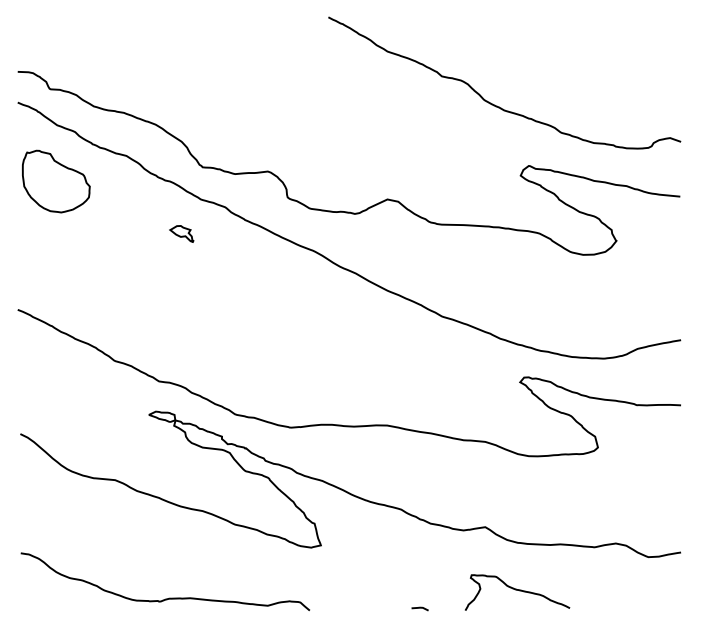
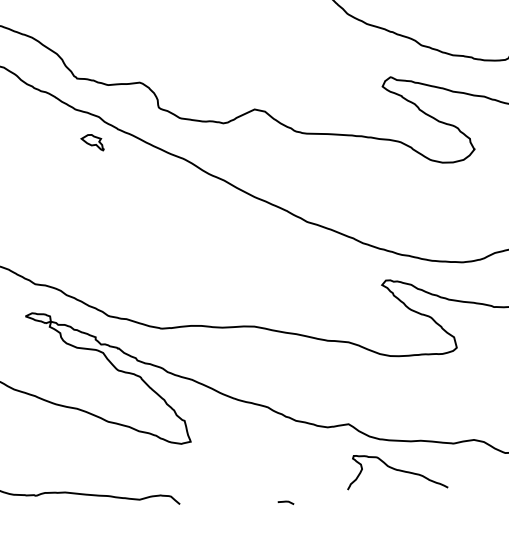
part: (181, 233) -> (92, 142), moved
curve: (517, 590) -> (397, 470), moved

